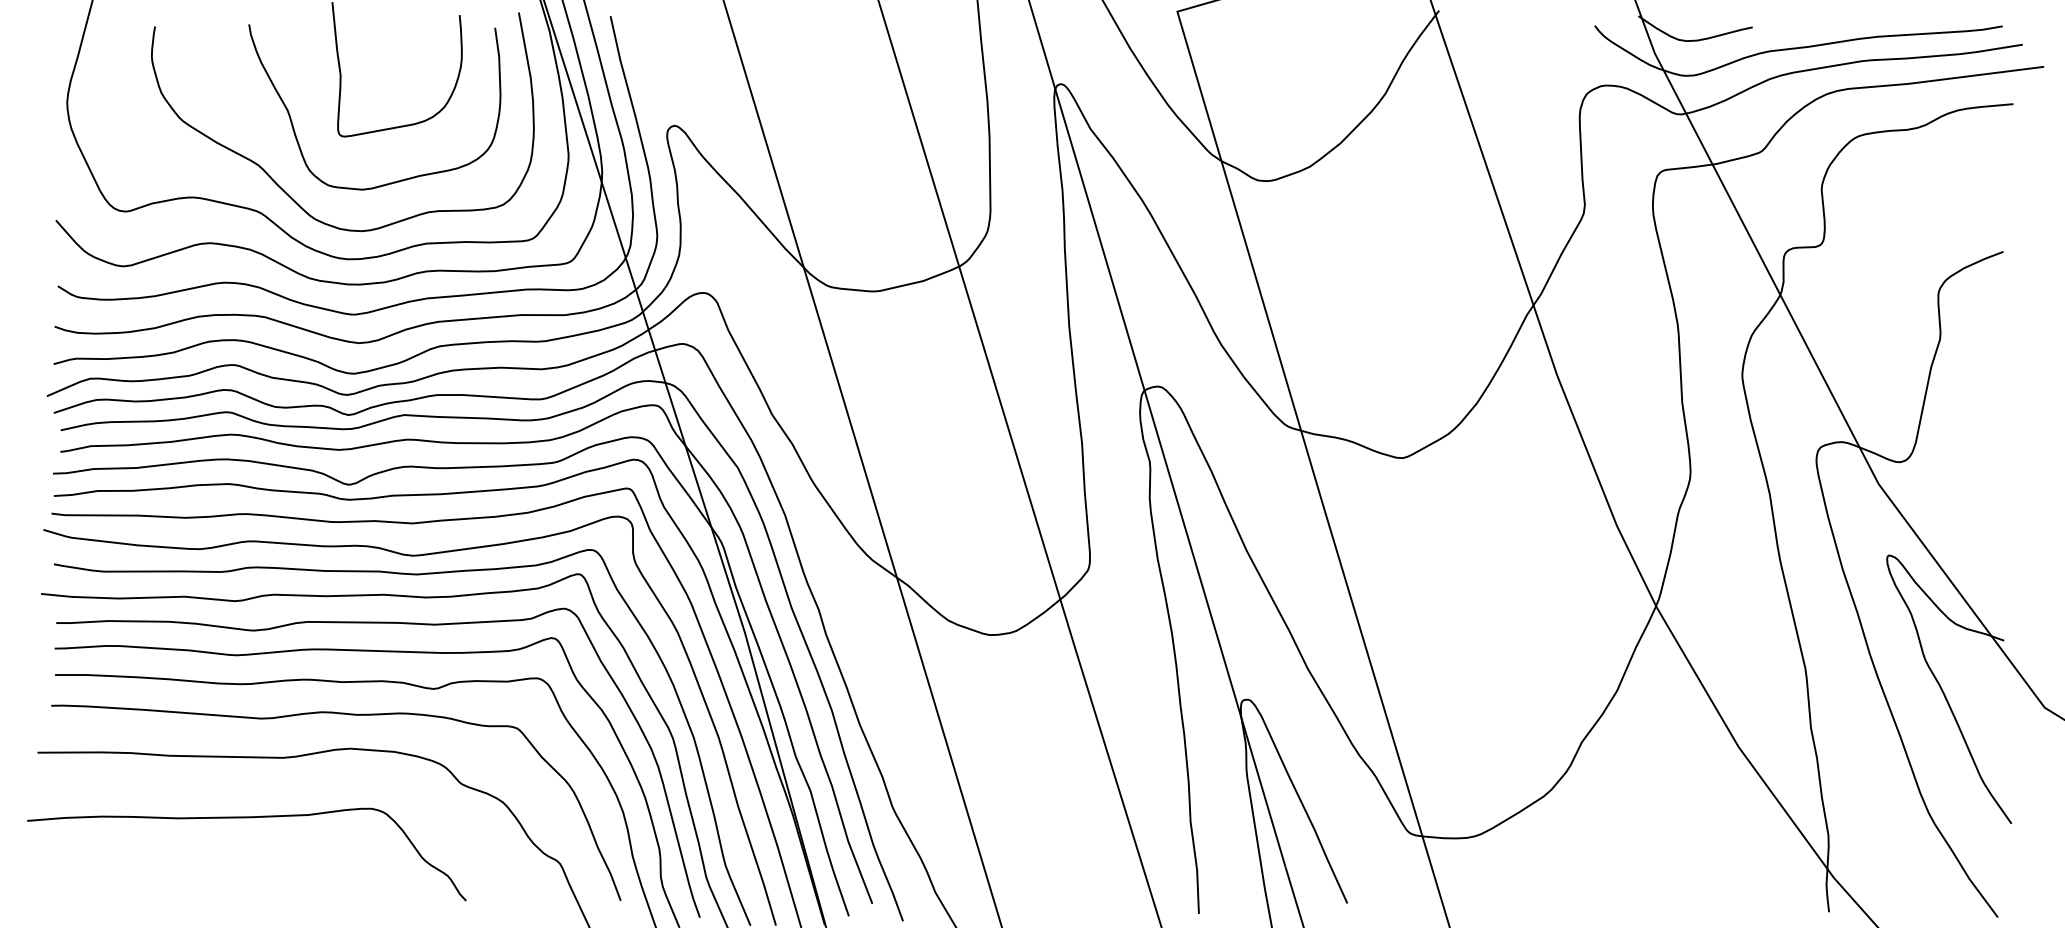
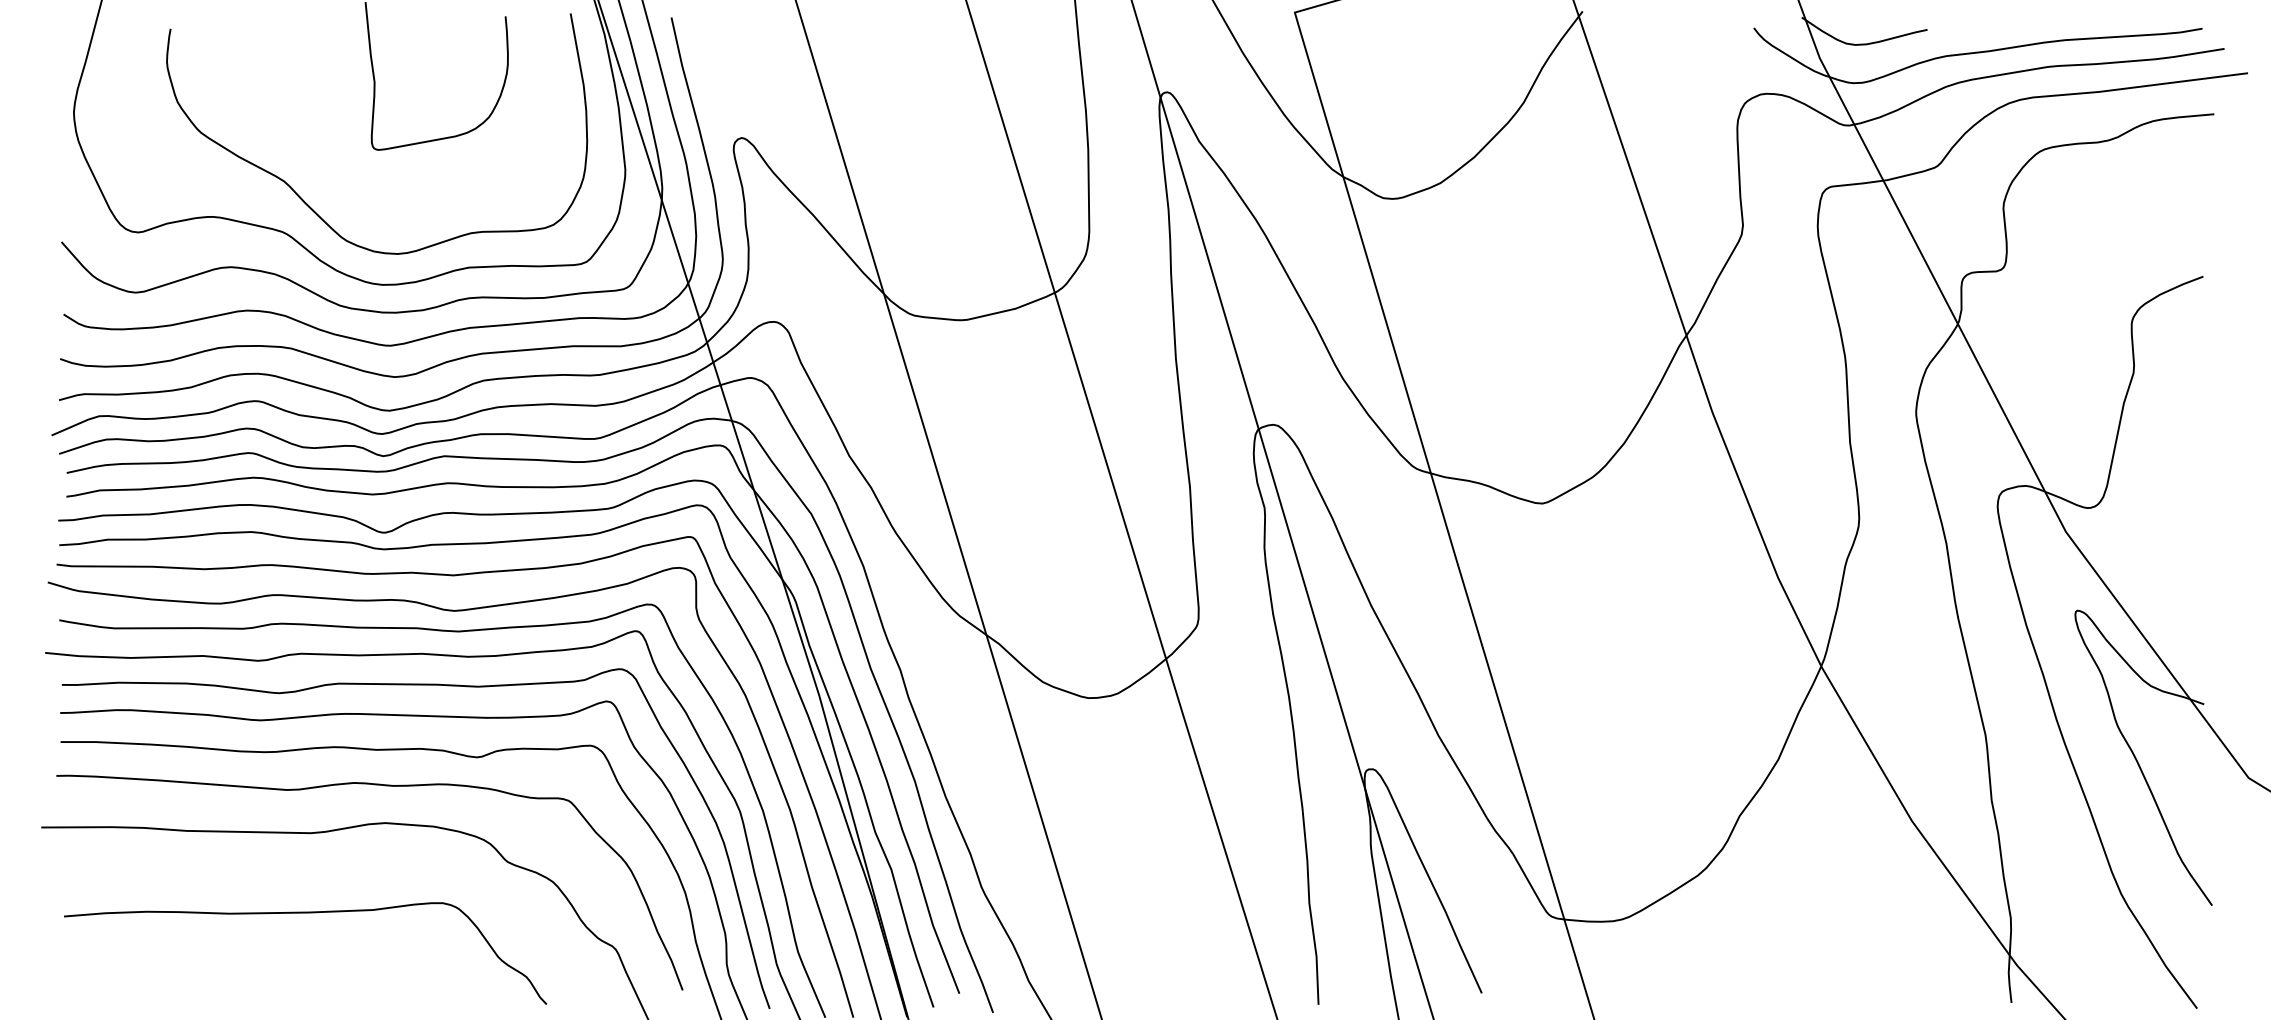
curve: (393, 181) -> (432, 199), removed
curve: (246, 818) -> (305, 913), moved

